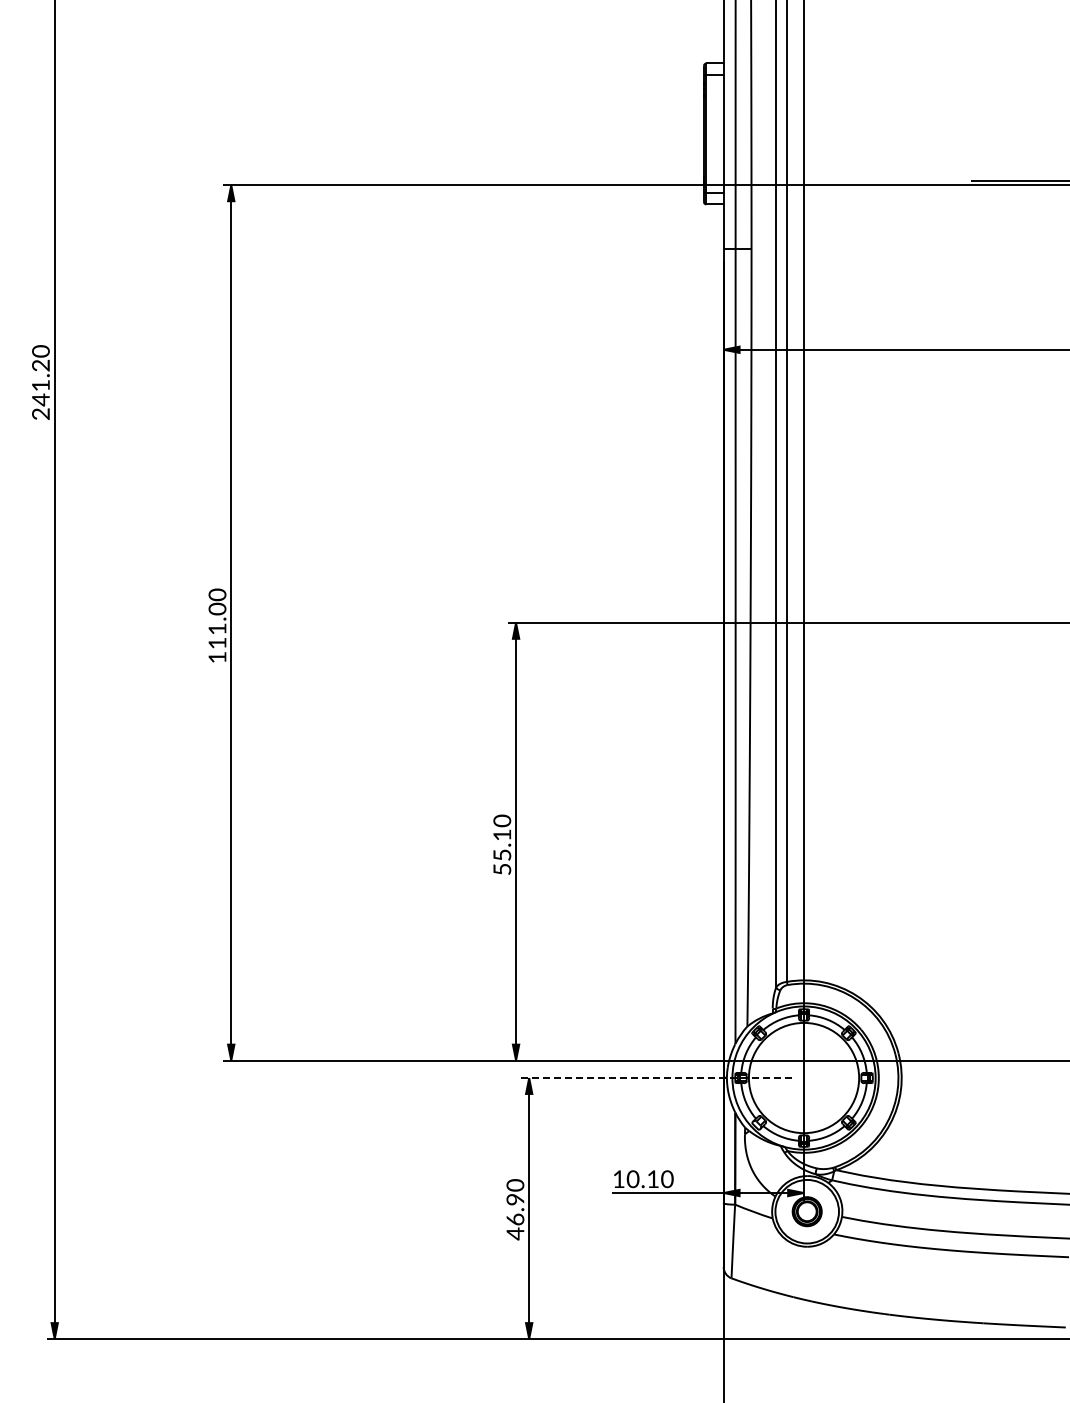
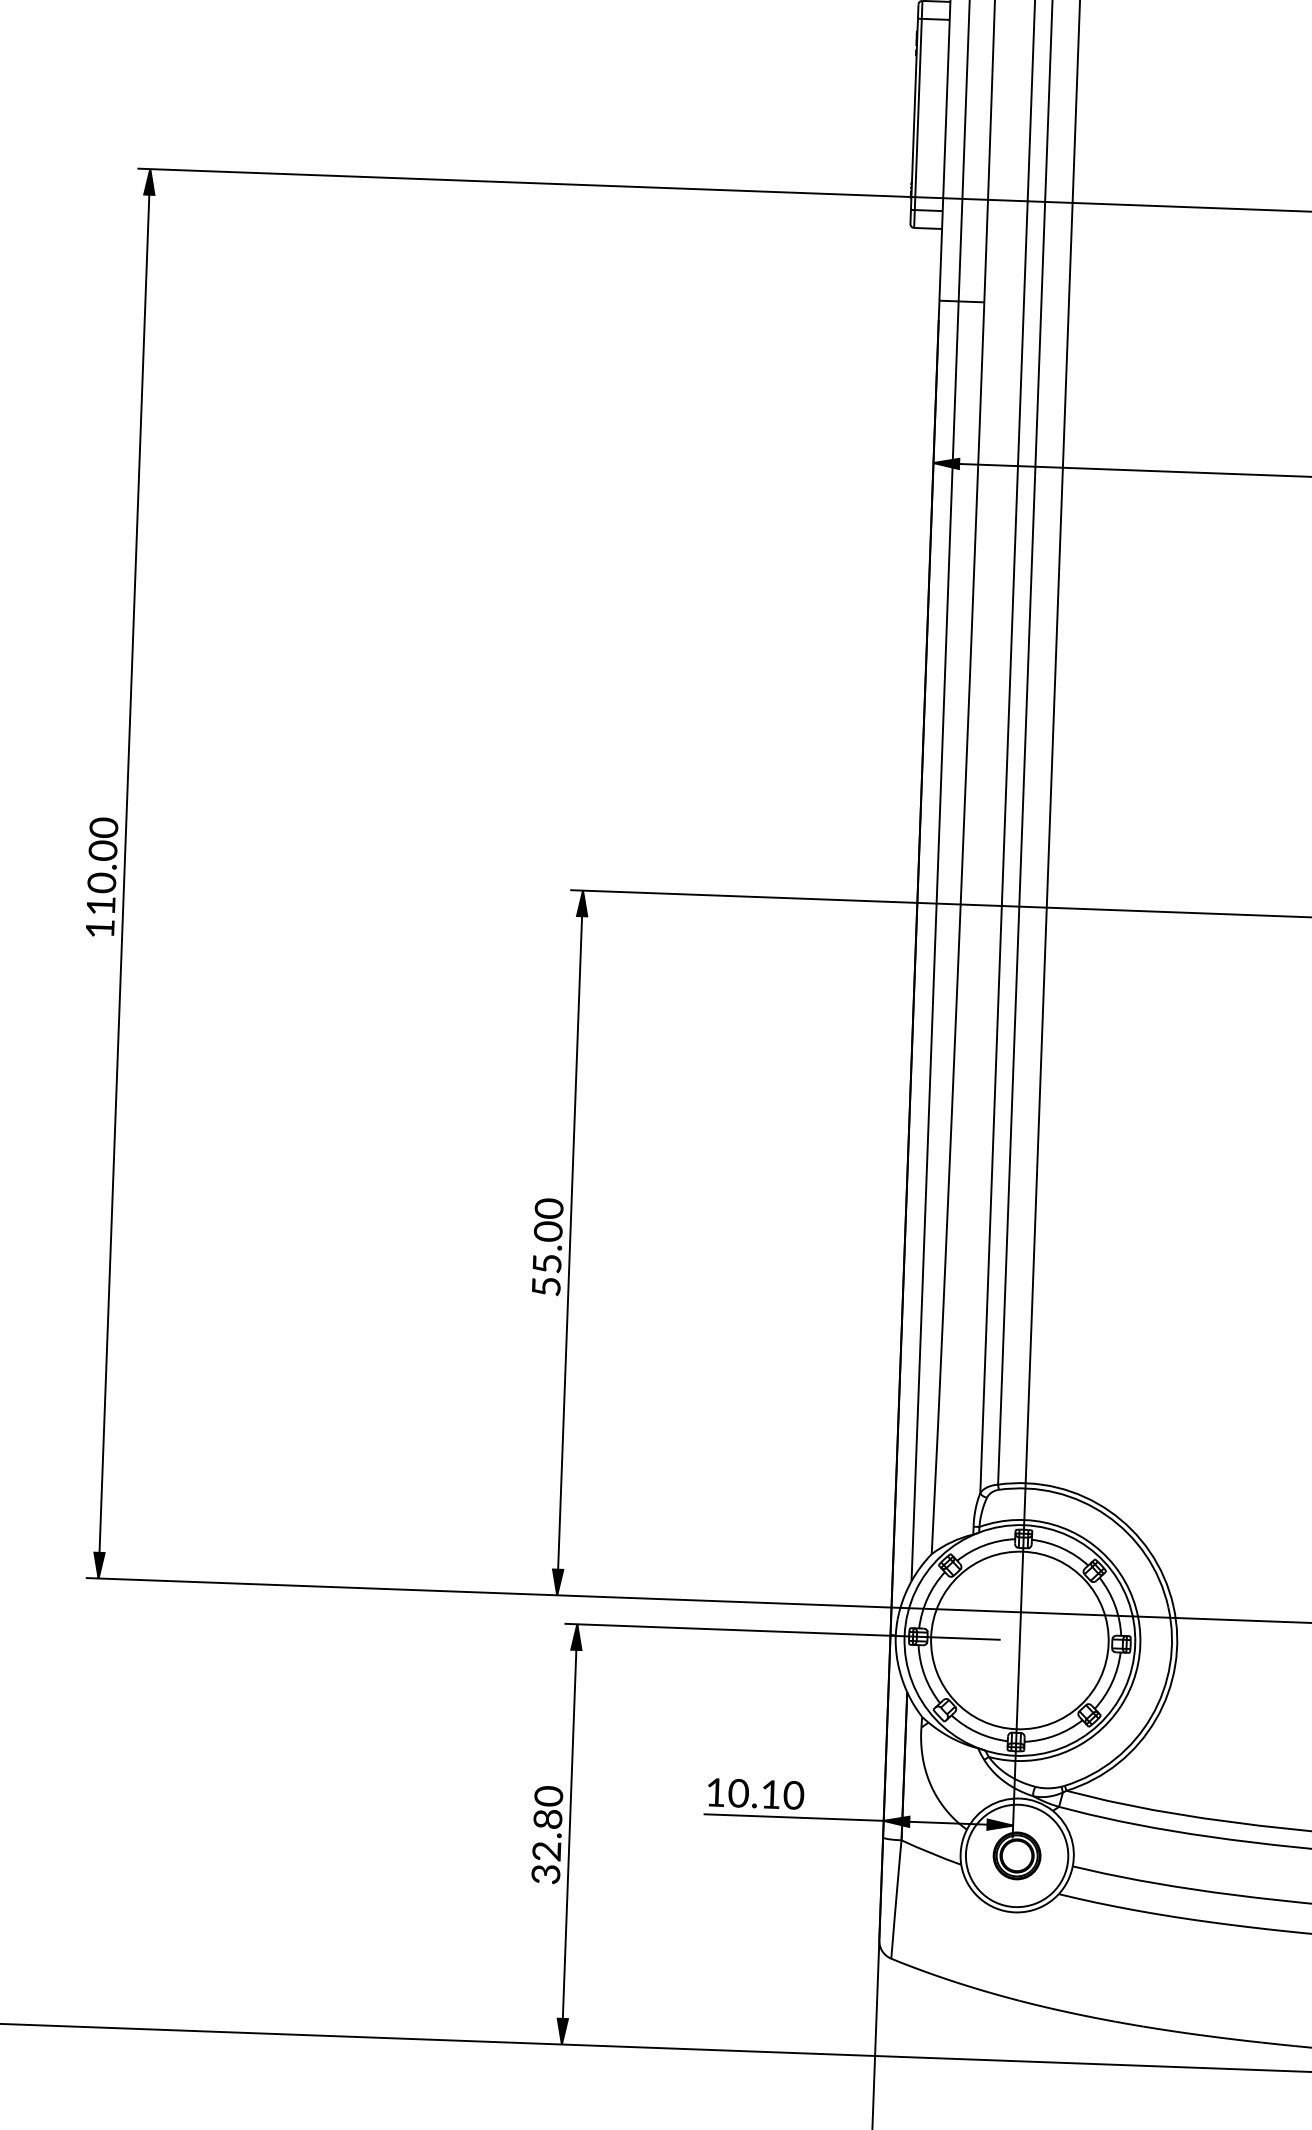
text: (217, 628) -> (101, 881), 111.00 -> 110.00
text: (502, 834) -> (548, 1230), 55.10 -> 55.00
line: (656, 1078) -> (782, 1632), dashed -> solid
text: (515, 1216) -> (547, 1846), 46.90 -> 32.80

